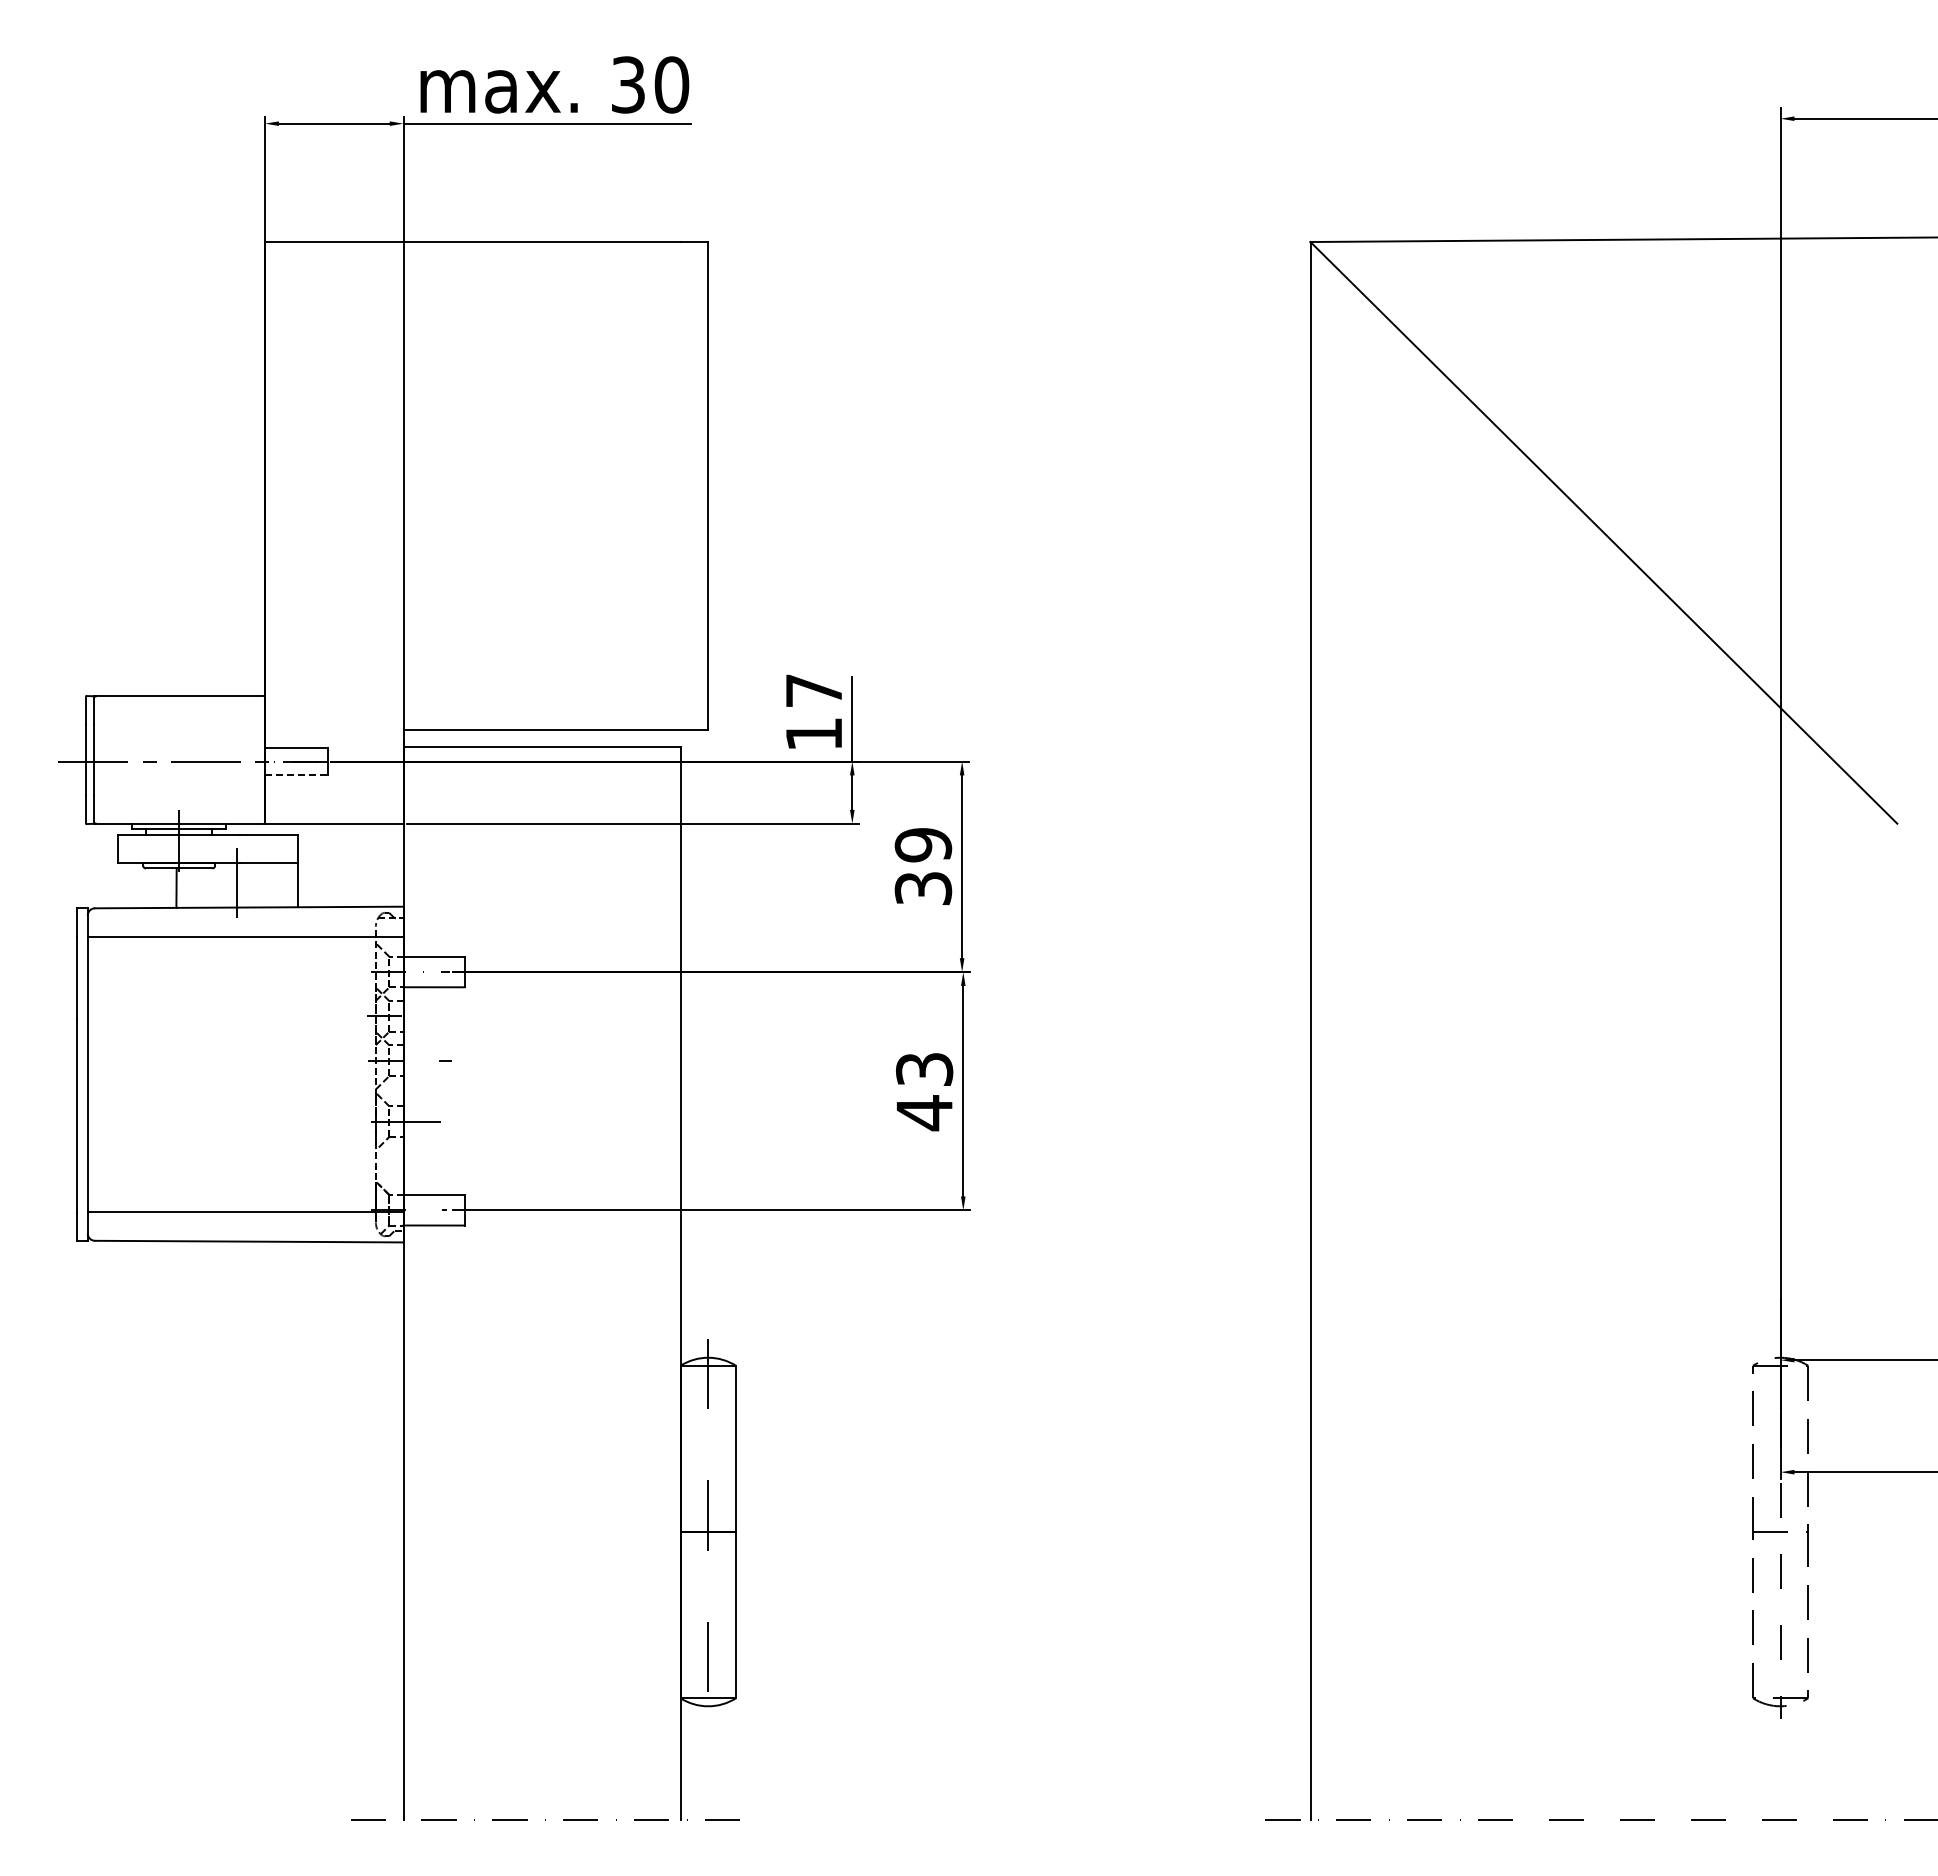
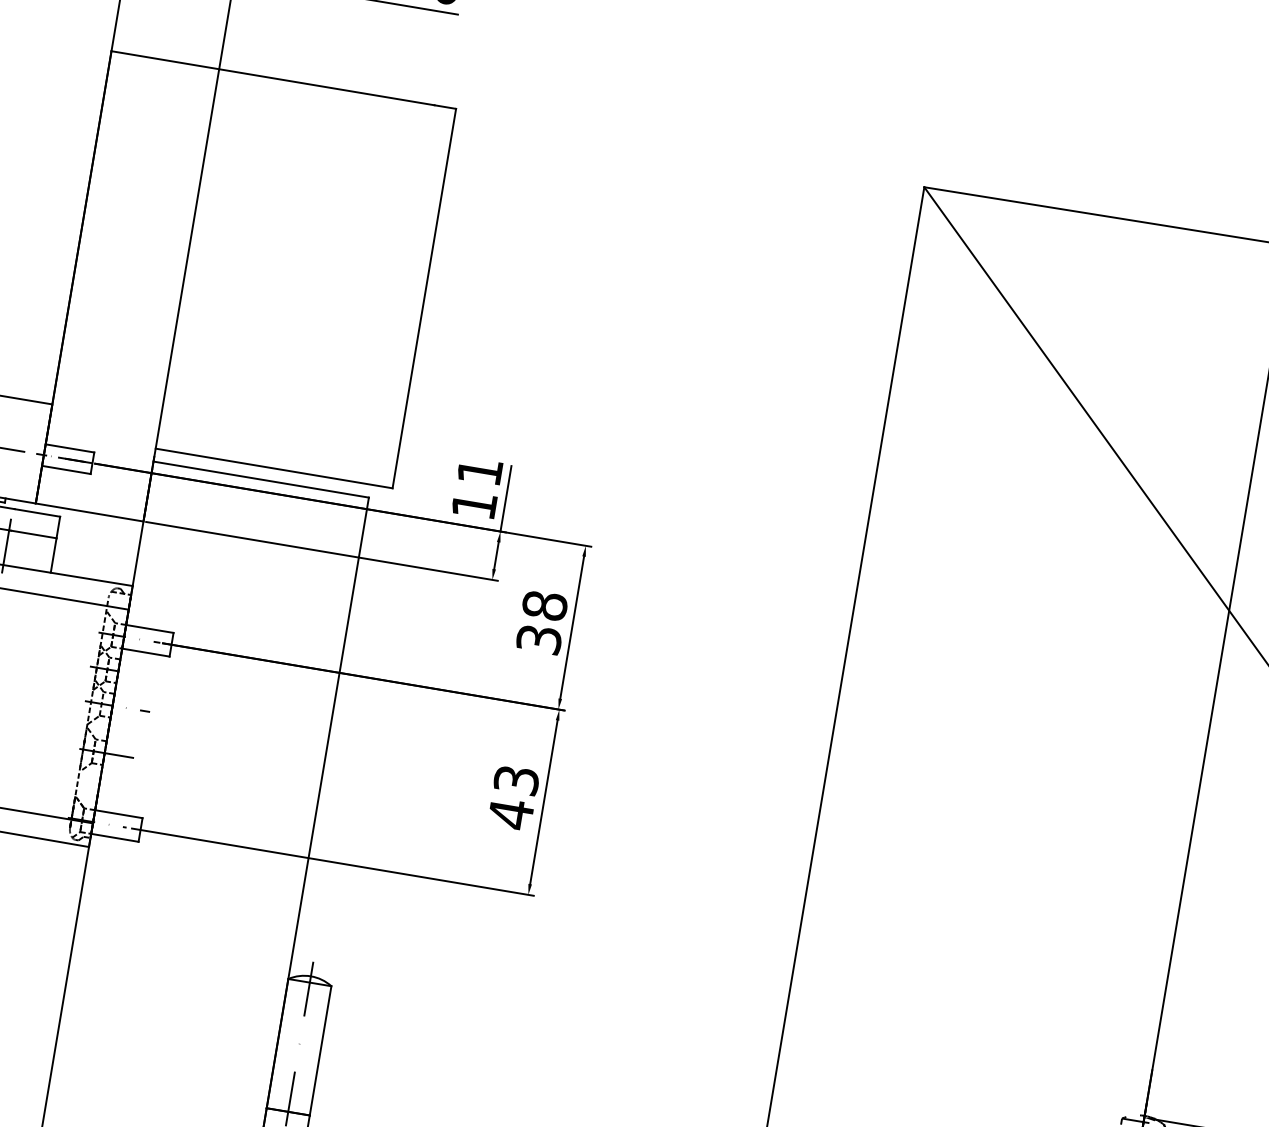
text: (813, 690) -> (479, 471), 17 -> 11
line: (296, 775) -> (66, 470), dashed -> solid
text: (923, 845) -> (544, 606), 39 -> 38

